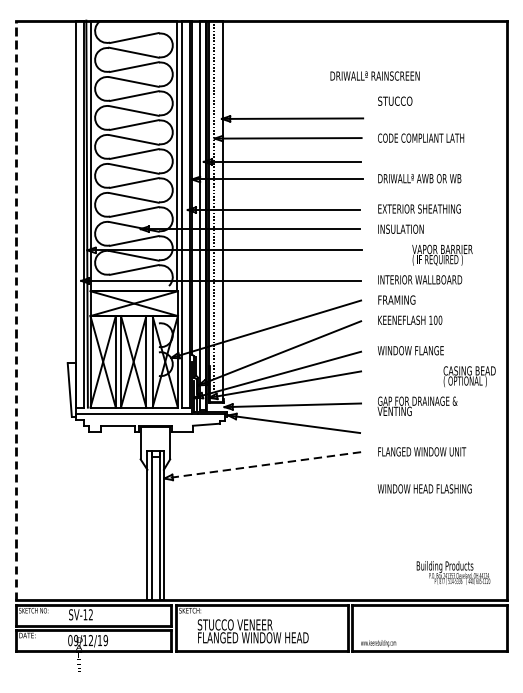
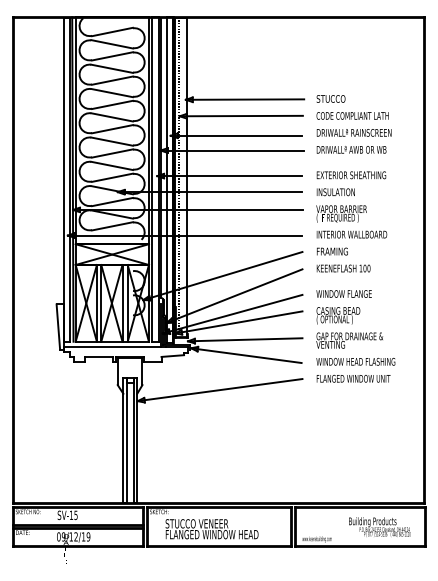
text: (374, 75) -> (353, 132), moved
text: (394, 100) -> (330, 98), moved
text: (442, 254) -> (341, 213), moved
line: (16, 310) -> (13, 260), dashed -> solid
text: (469, 376) -> (338, 315), moved
line: (263, 465) -> (220, 390), dashed -> solid
text: (424, 488) -> (355, 361), moved
text: (453, 572) -> (379, 526), moved
text: (90, 614) -> (75, 515), SV-12 -> SV-15

